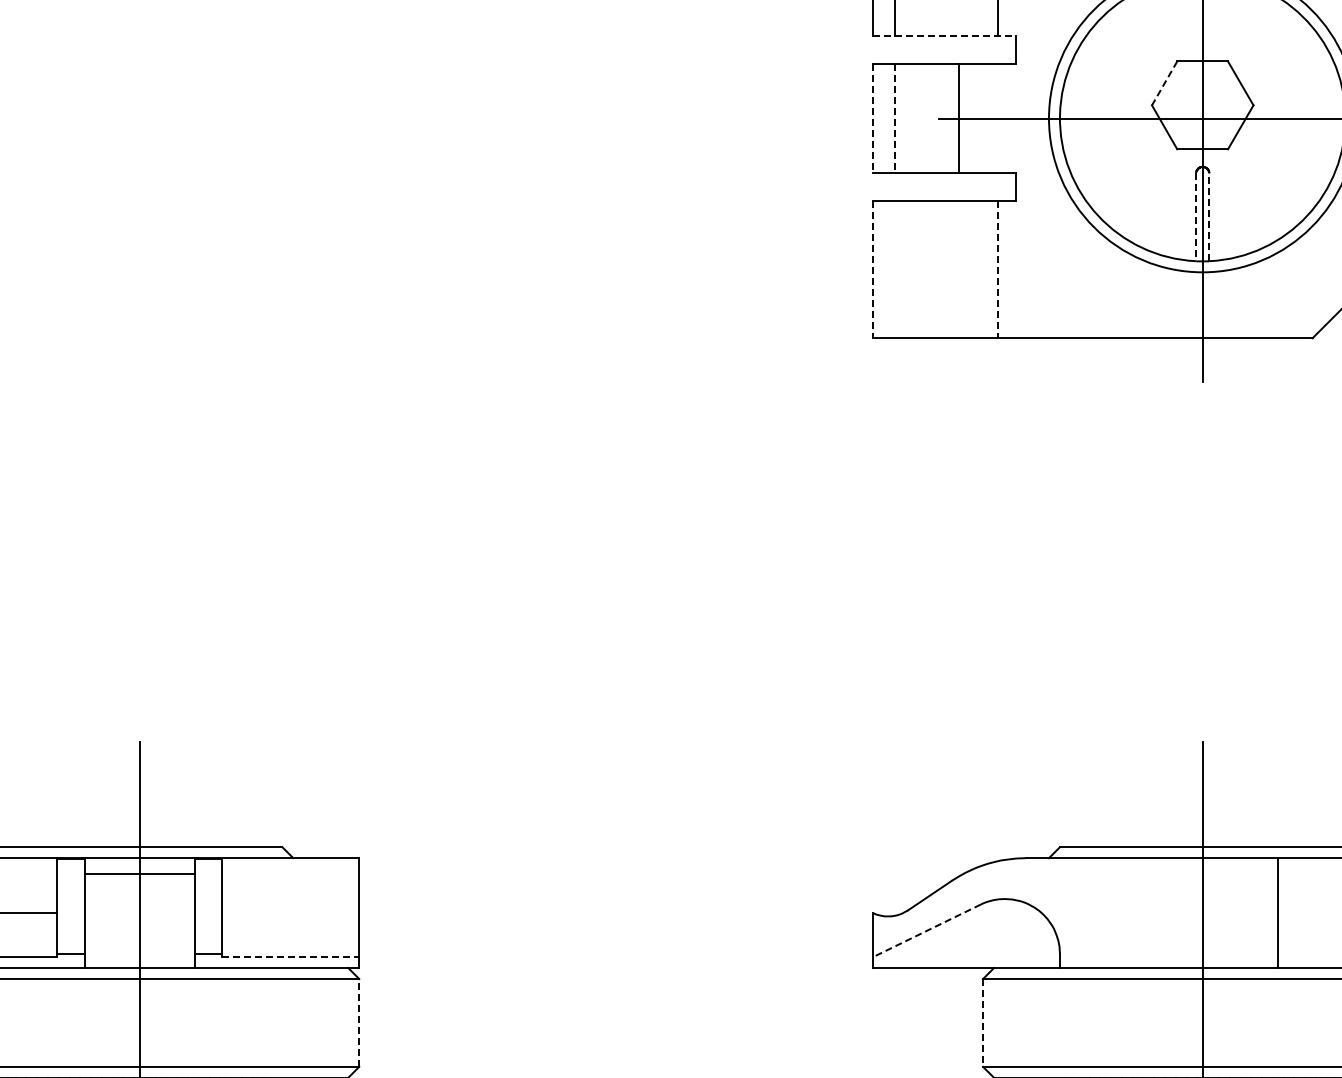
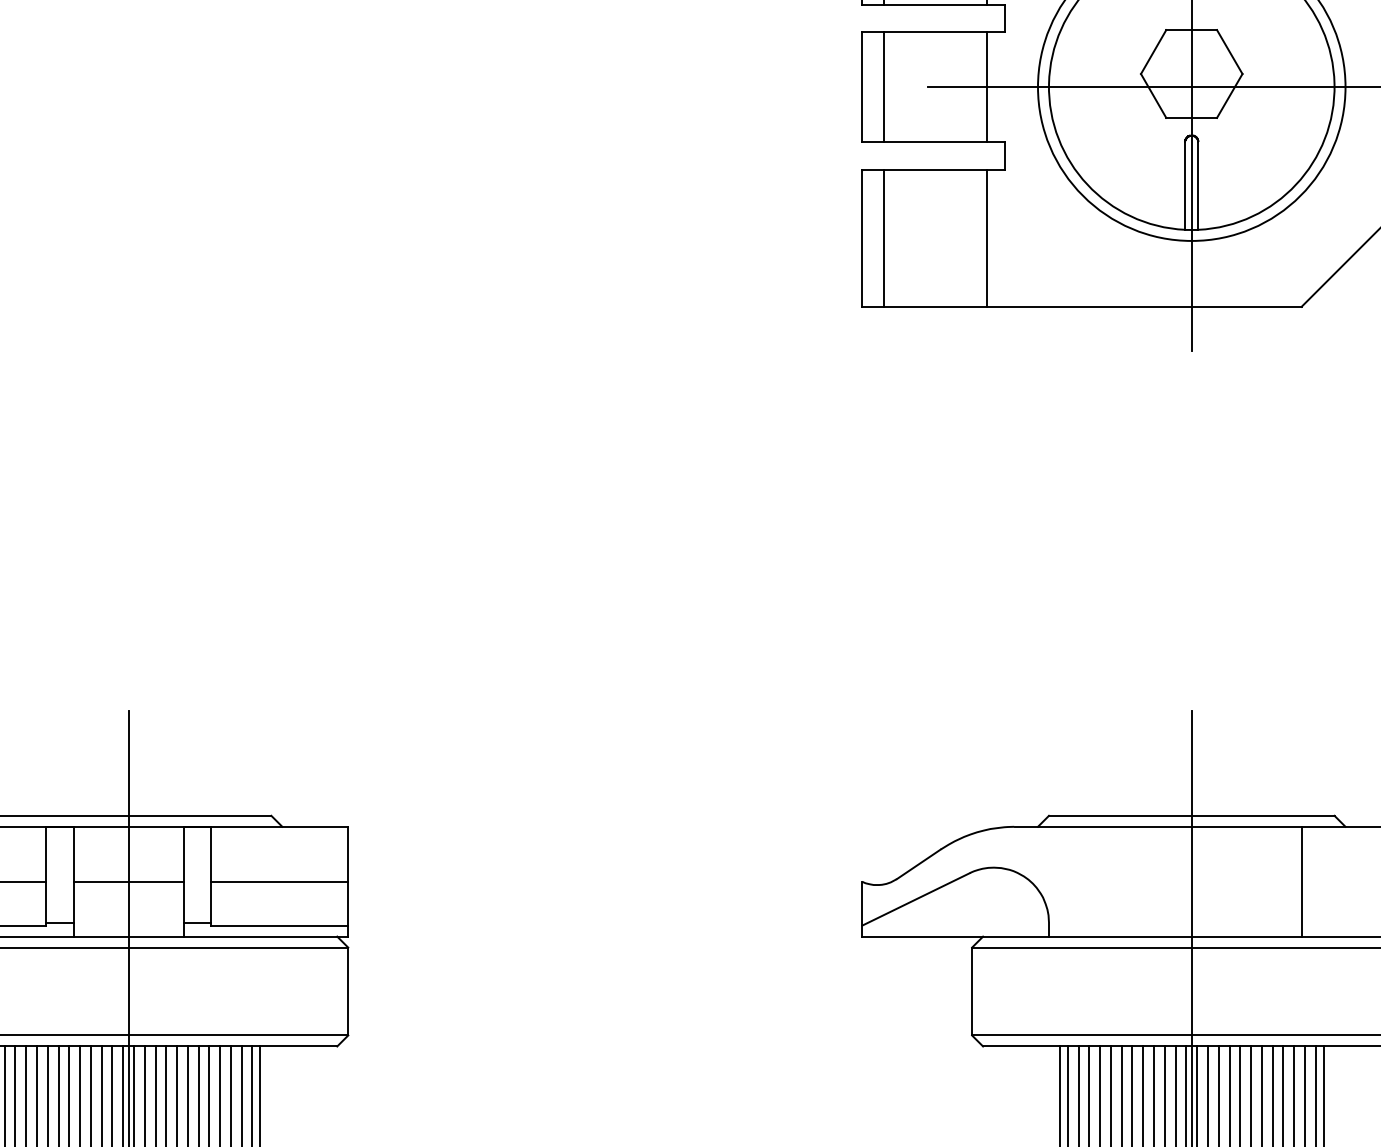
line: (945, 35) -> (934, 4), dashed -> solid
line: (1164, 83) -> (1153, 52), dashed -> solid
line: (873, 118) -> (862, 87), dashed -> solid
line: (895, 118) -> (884, 87), dashed -> solid
line: (959, 118) -> (987, 87), moved
line: (1196, 217) -> (1185, 186), dashed -> solid
line: (1209, 217) -> (1198, 186), dashed -> solid
line: (895, 268) -> (884, 237), added
line: (873, 269) -> (862, 238), dashed -> solid
line: (998, 269) -> (987, 238), dashed -> solid
line: (139, 873) -> (128, 881), moved
line: (290, 912) -> (279, 881), added
line: (1277, 912) -> (1301, 881), moved
line: (927, 930) -> (916, 899), dashed -> solid
line: (290, 956) -> (279, 925), dashed -> solid
line: (359, 1022) -> (348, 991), dashed -> solid
line: (983, 1022) -> (972, 991), dashed -> solid

